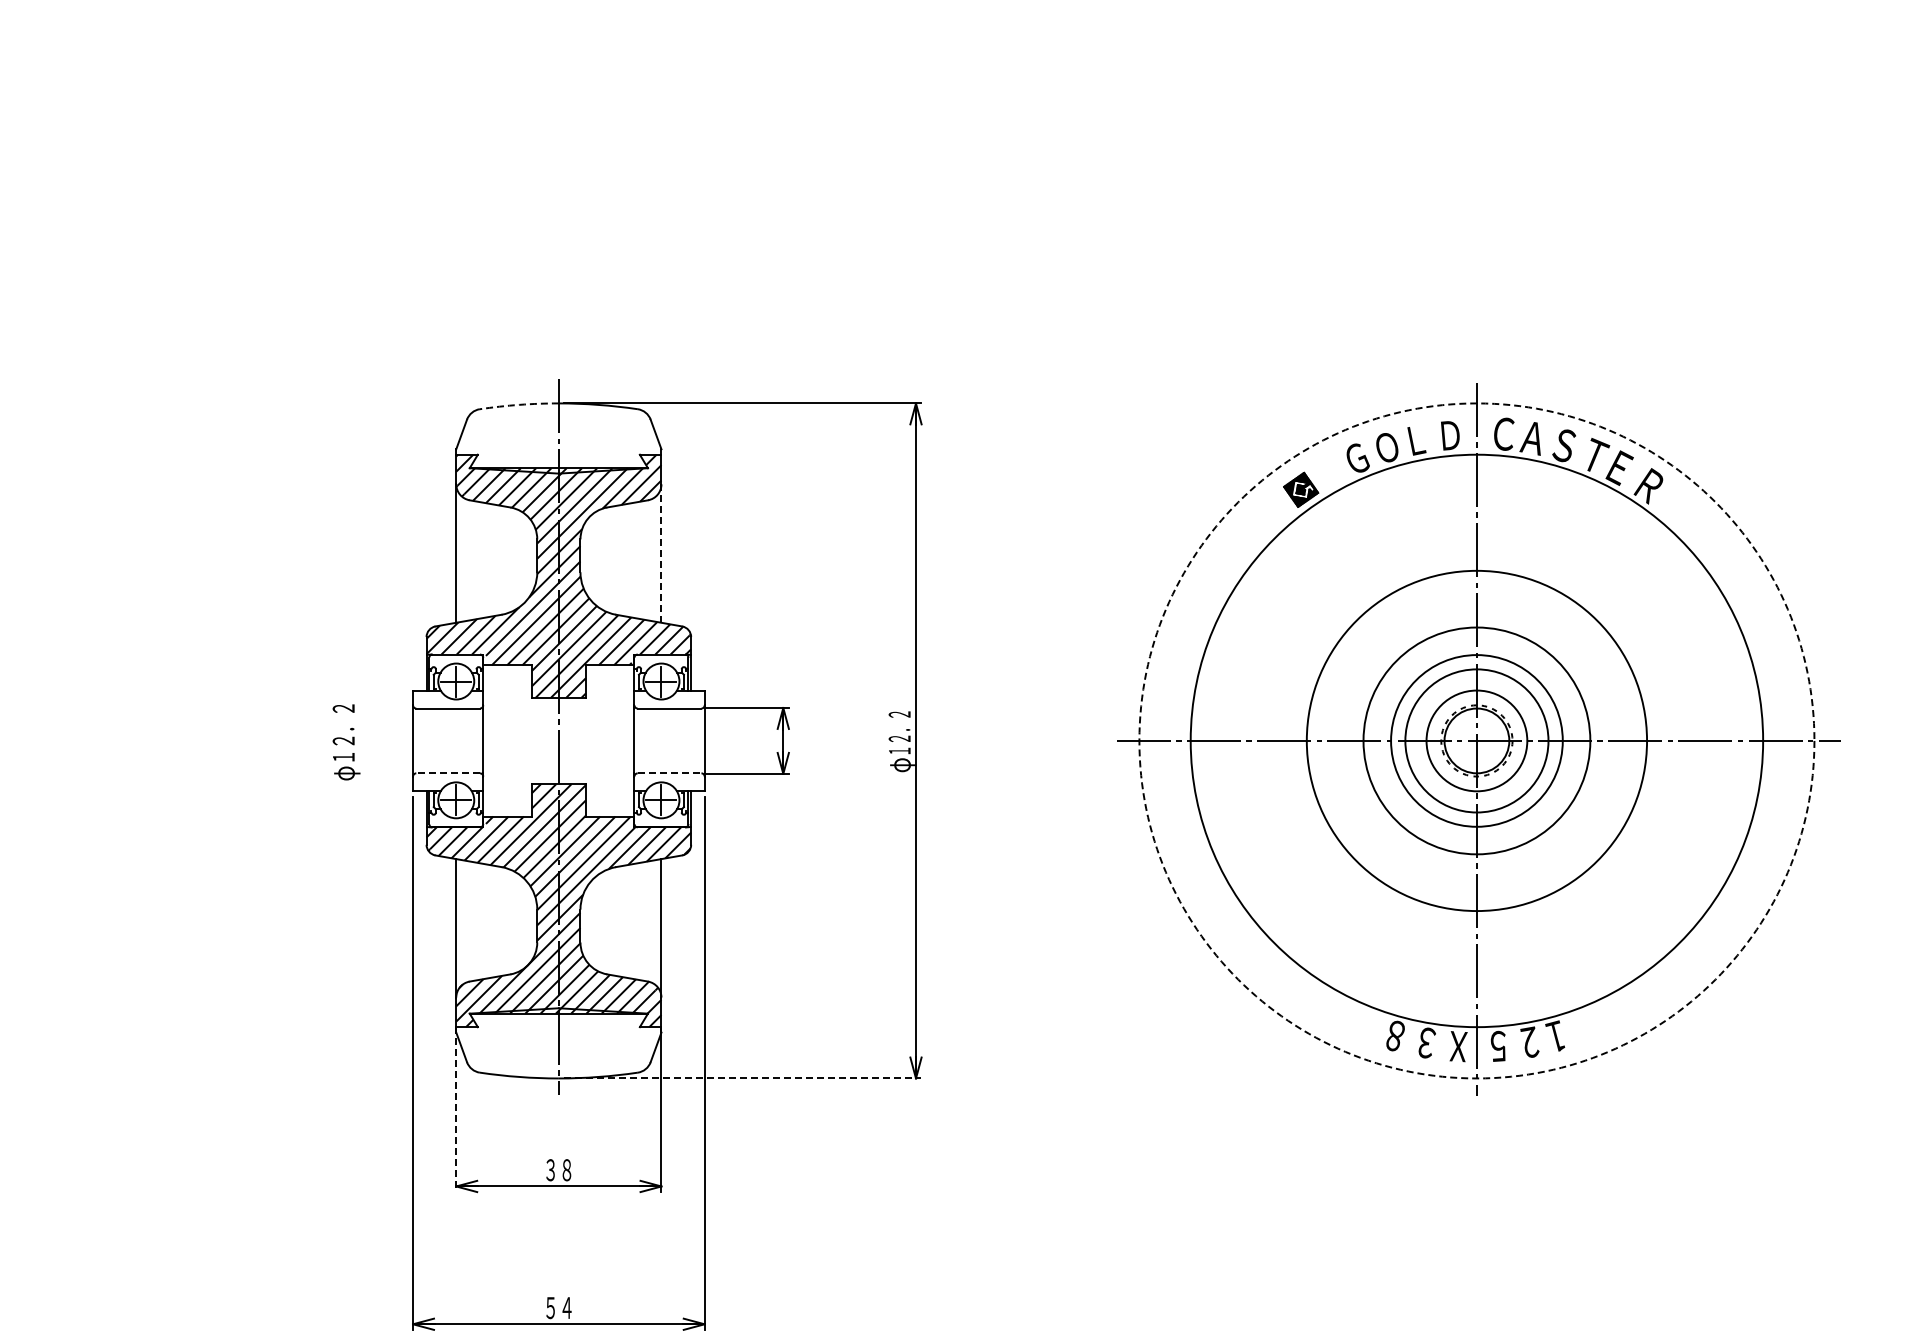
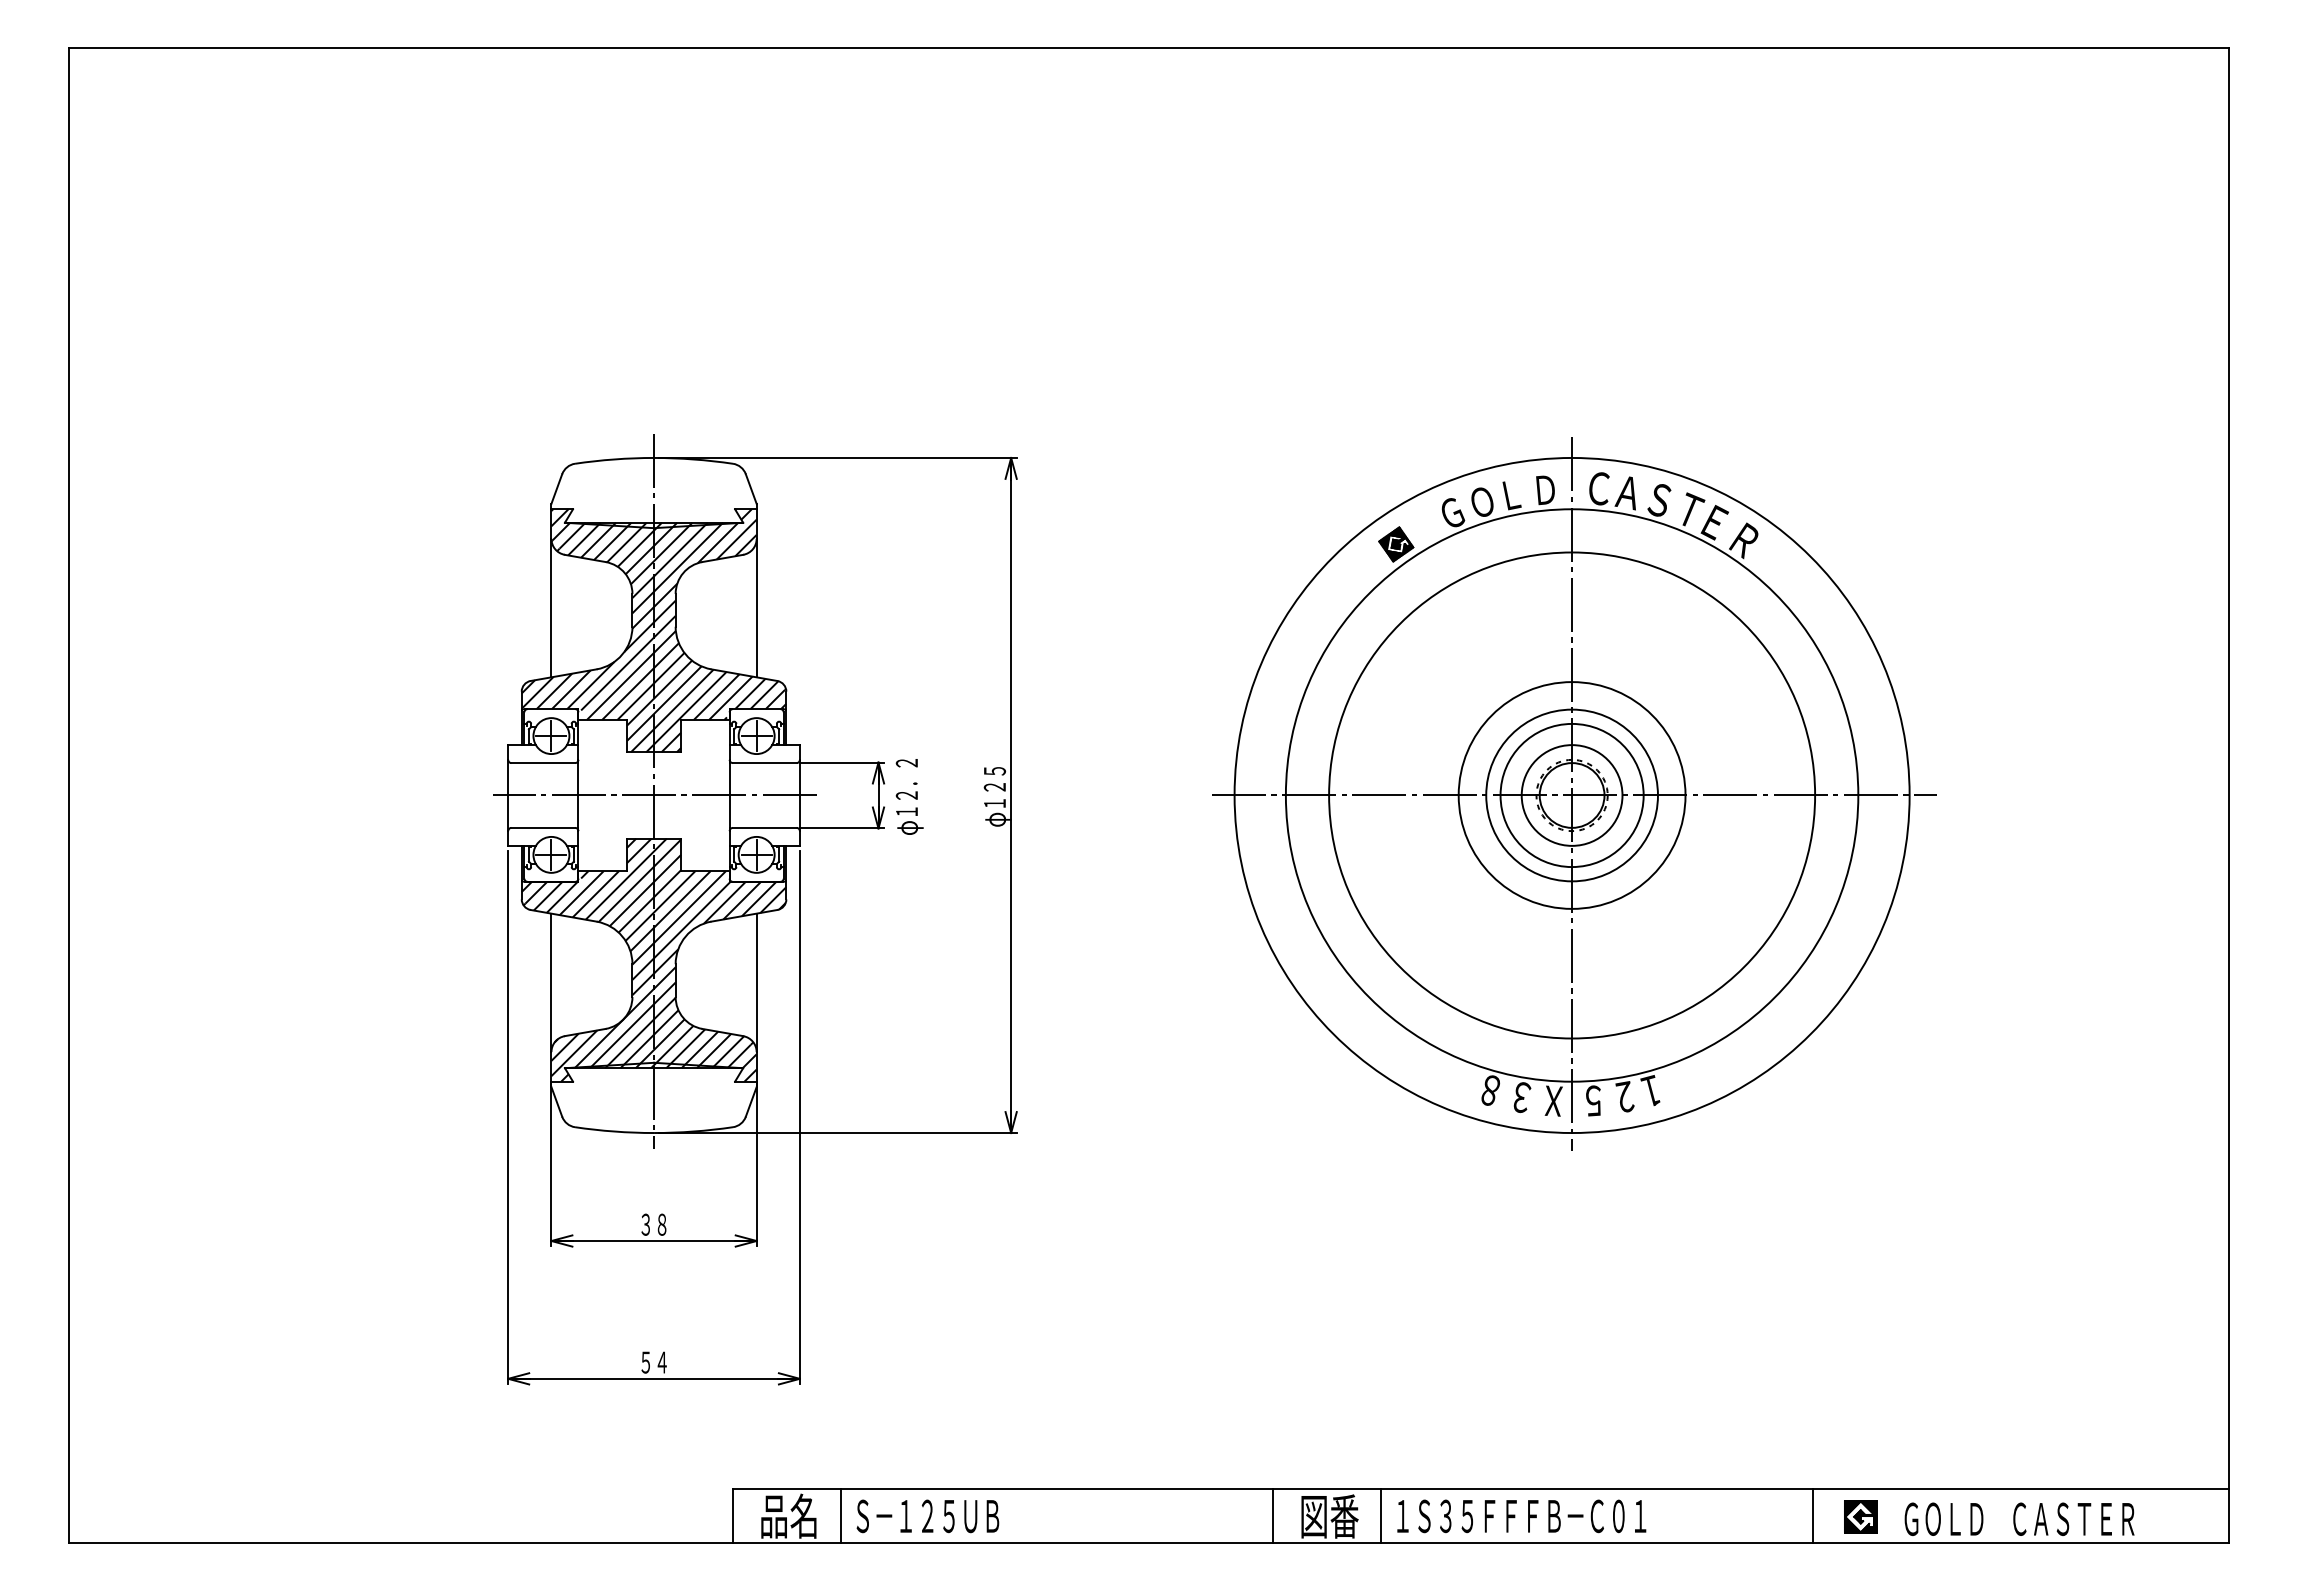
arc: (519, 404) -> (614, 459), dashed -> solid
line: (661, 552) -> (756, 607), dashed -> solid
text: (899, 732) -> (994, 787), １２．２ -> １２５
line: (559, 740) -> (654, 795), added
circle: (1476, 740) -> (1571, 795), dashed -> solid
circle: (1477, 740) -> (1572, 795), size x1.43
text: (346, 741) -> (909, 796), moved
line: (448, 772) -> (543, 827), dashed -> solid
line: (669, 772) -> (764, 827), dashed -> solid
line: (743, 1078) -> (838, 1133), dashed -> solid
line: (456, 1109) -> (551, 1164), dashed -> solid

